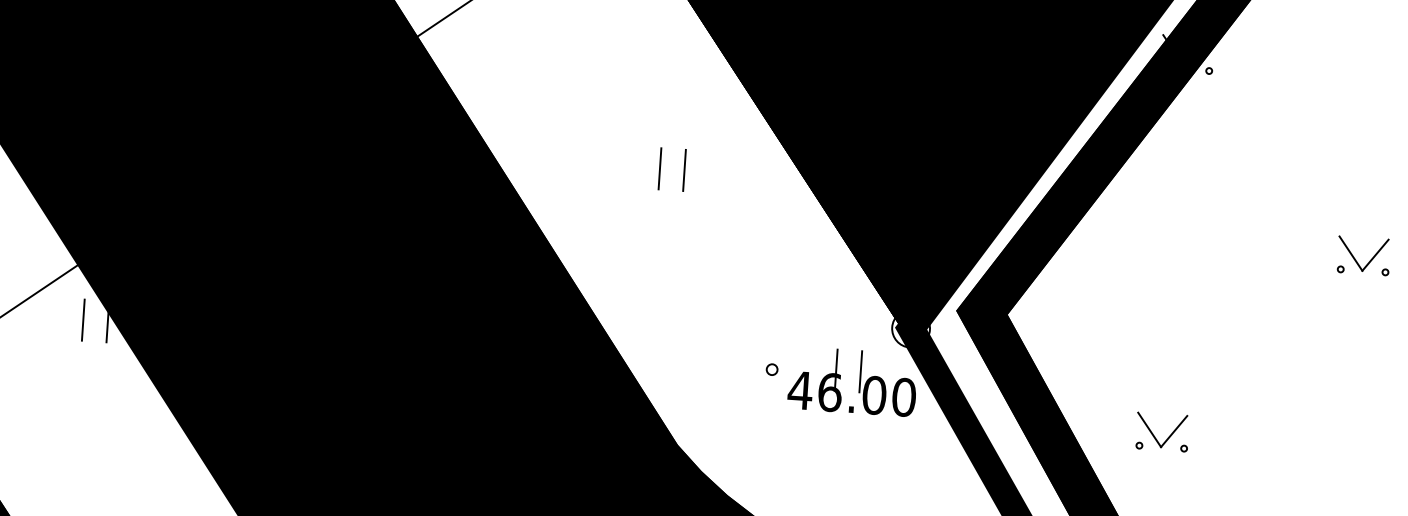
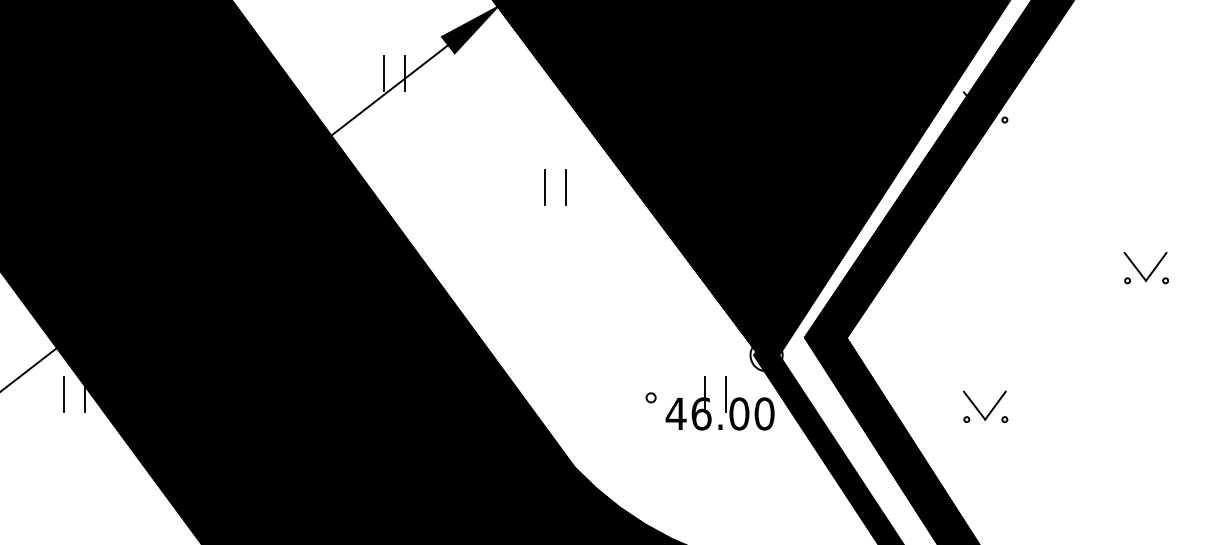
part: (660, 168) -> (545, 187), moved
part: (1167, 436) -> (990, 410), moved

